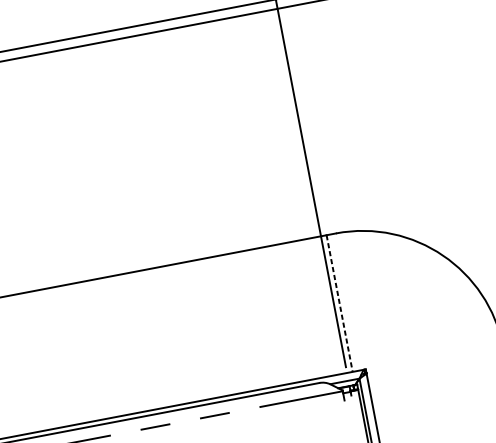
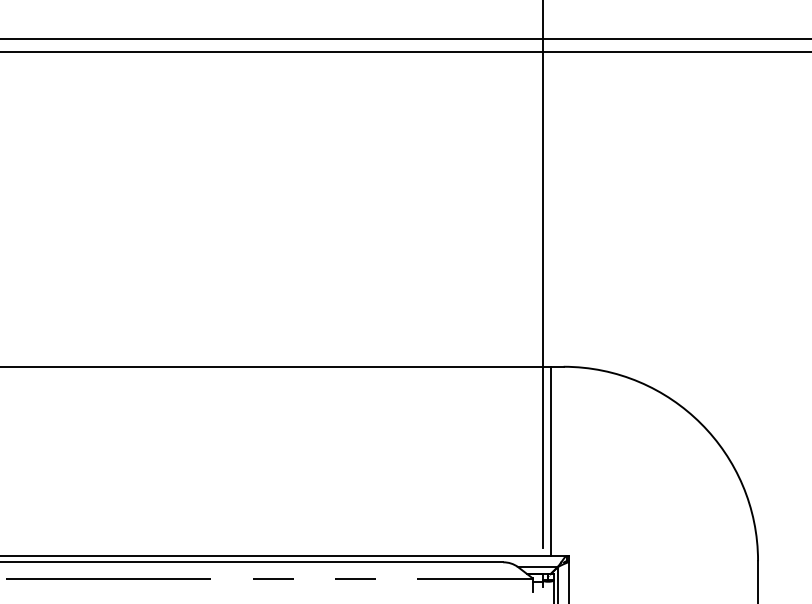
line: (339, 303) -> (550, 461), dashed -> solid

